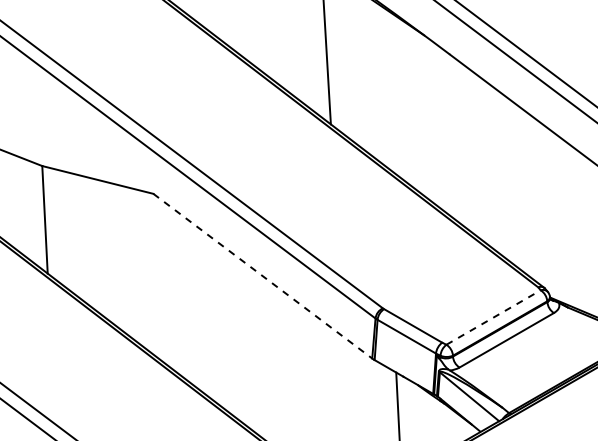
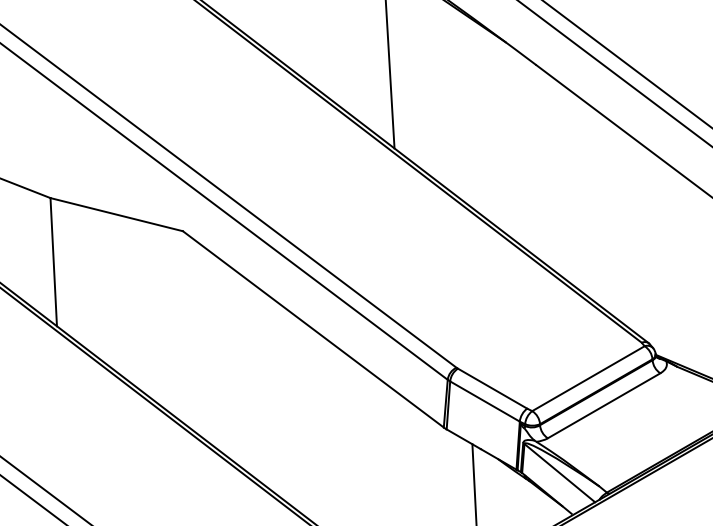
line: (262, 276) -> (312, 329), dashed -> solid
line: (494, 317) -> (589, 378), dashed -> solid

